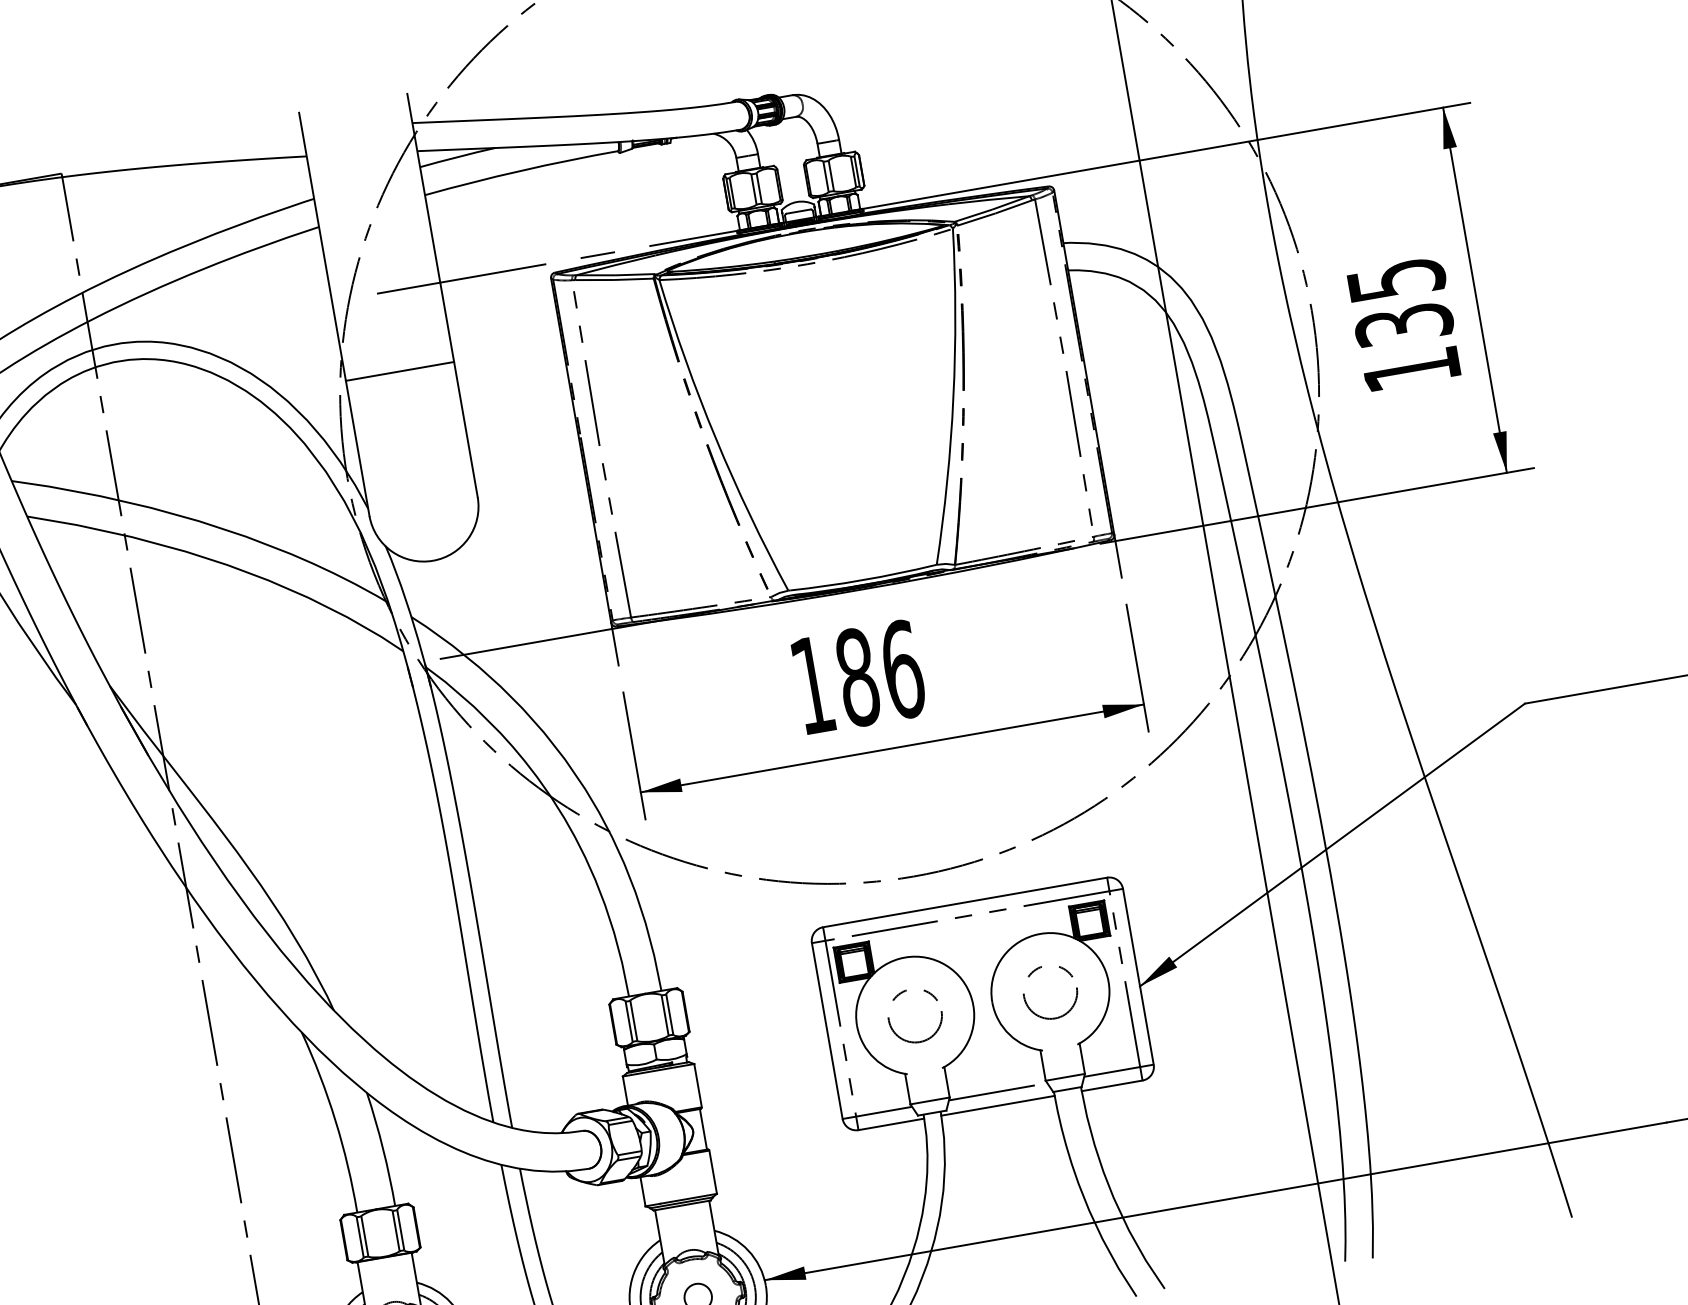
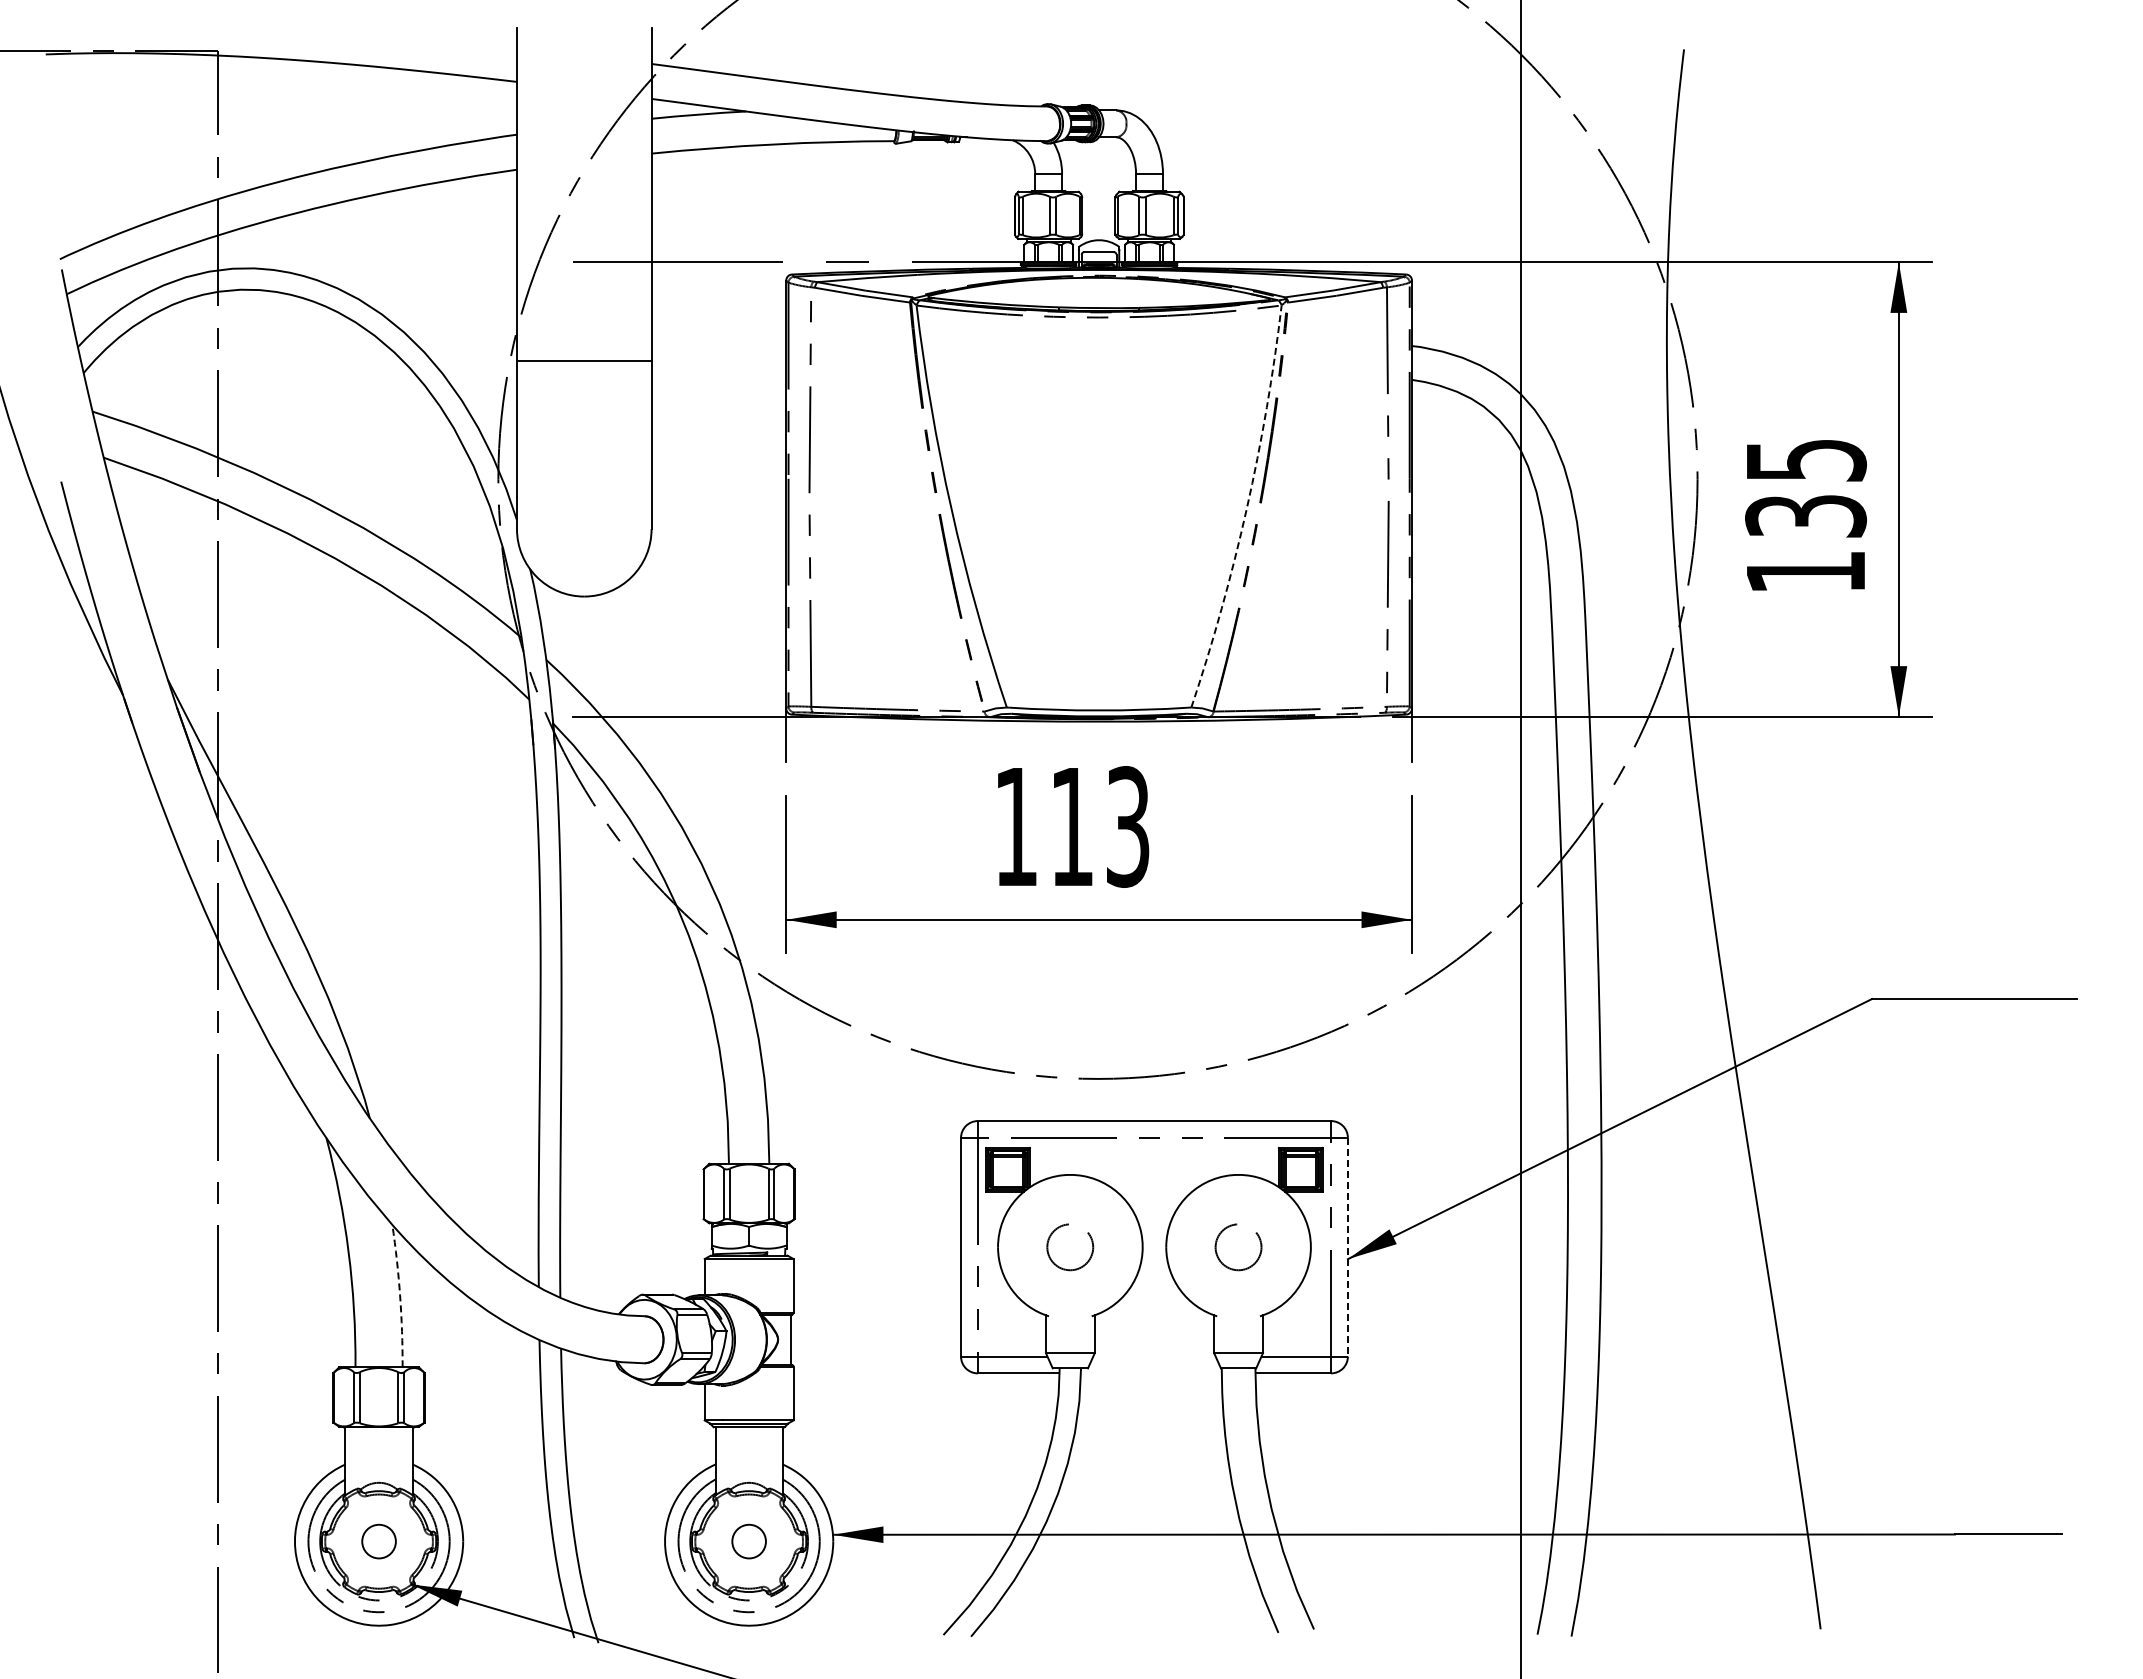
arc: (953, 397) -> (1246, 508), solid -> dashed
text: (880, 673) -> (1100, 826), 186 -> 113
line: (1138, 977) -> (1347, 1247), solid -> dashed
circle: (1050, 992) -> (1238, 1247), size x0.7
circle: (914, 1016) -> (1069, 1247), size x0.7
line: (998, 1091) -> (1154, 1356), removed
line: (997, 1105) -> (1150, 1373), removed
arc: (383, 1148) -> (400, 1295), solid -> dashed

